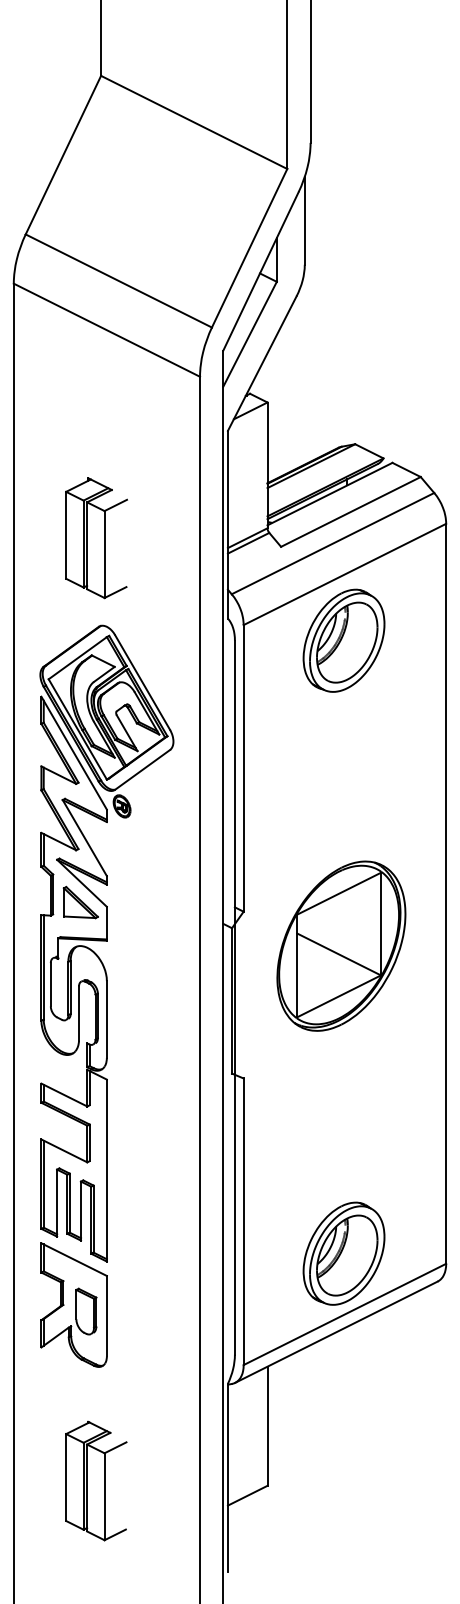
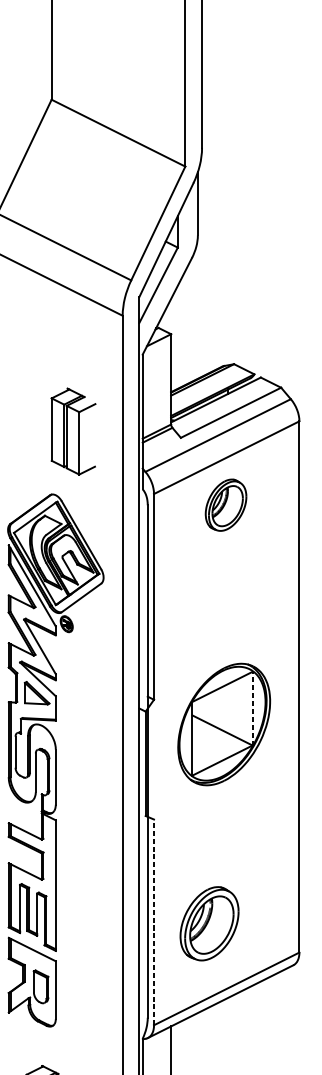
part: (96, 538) -> (73, 431), moved
part: (343, 640) -> (225, 505), size x0.7
line: (380, 923) -> (252, 708), solid -> dashed
line: (243, 1221) -> (153, 922), solid -> dashed
part: (343, 1253) -> (209, 923), moved

